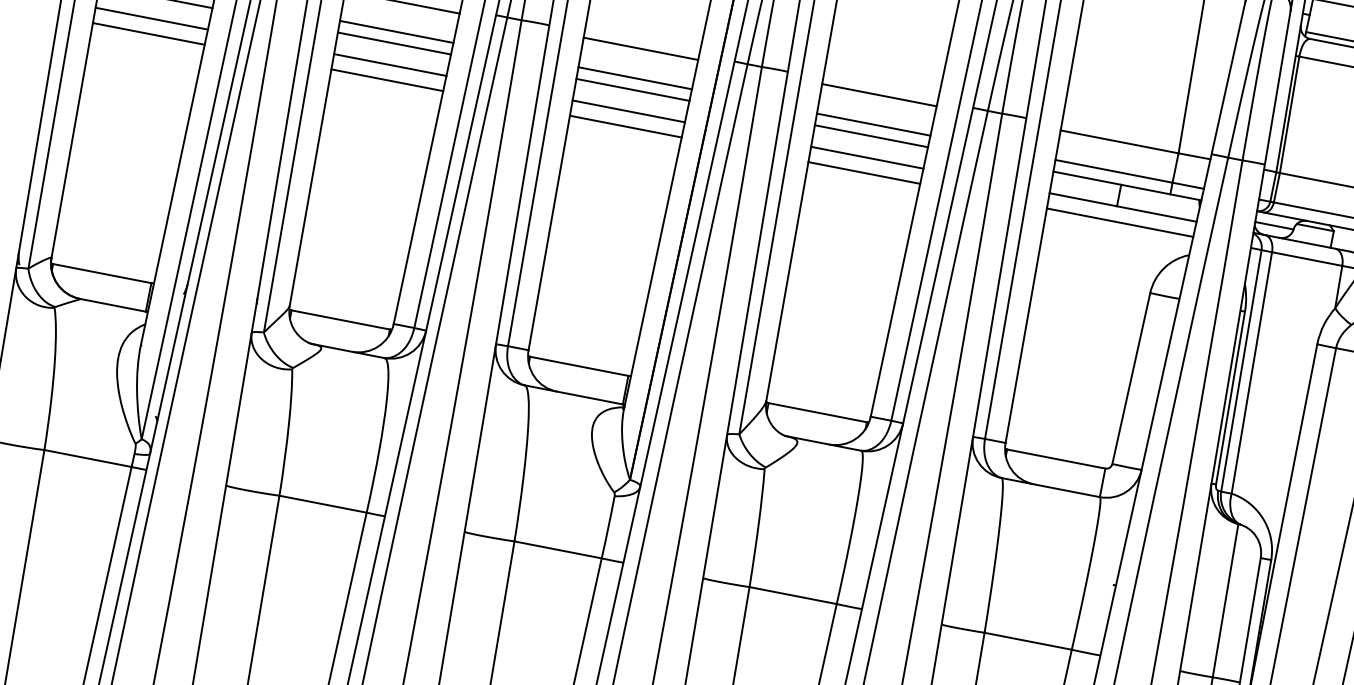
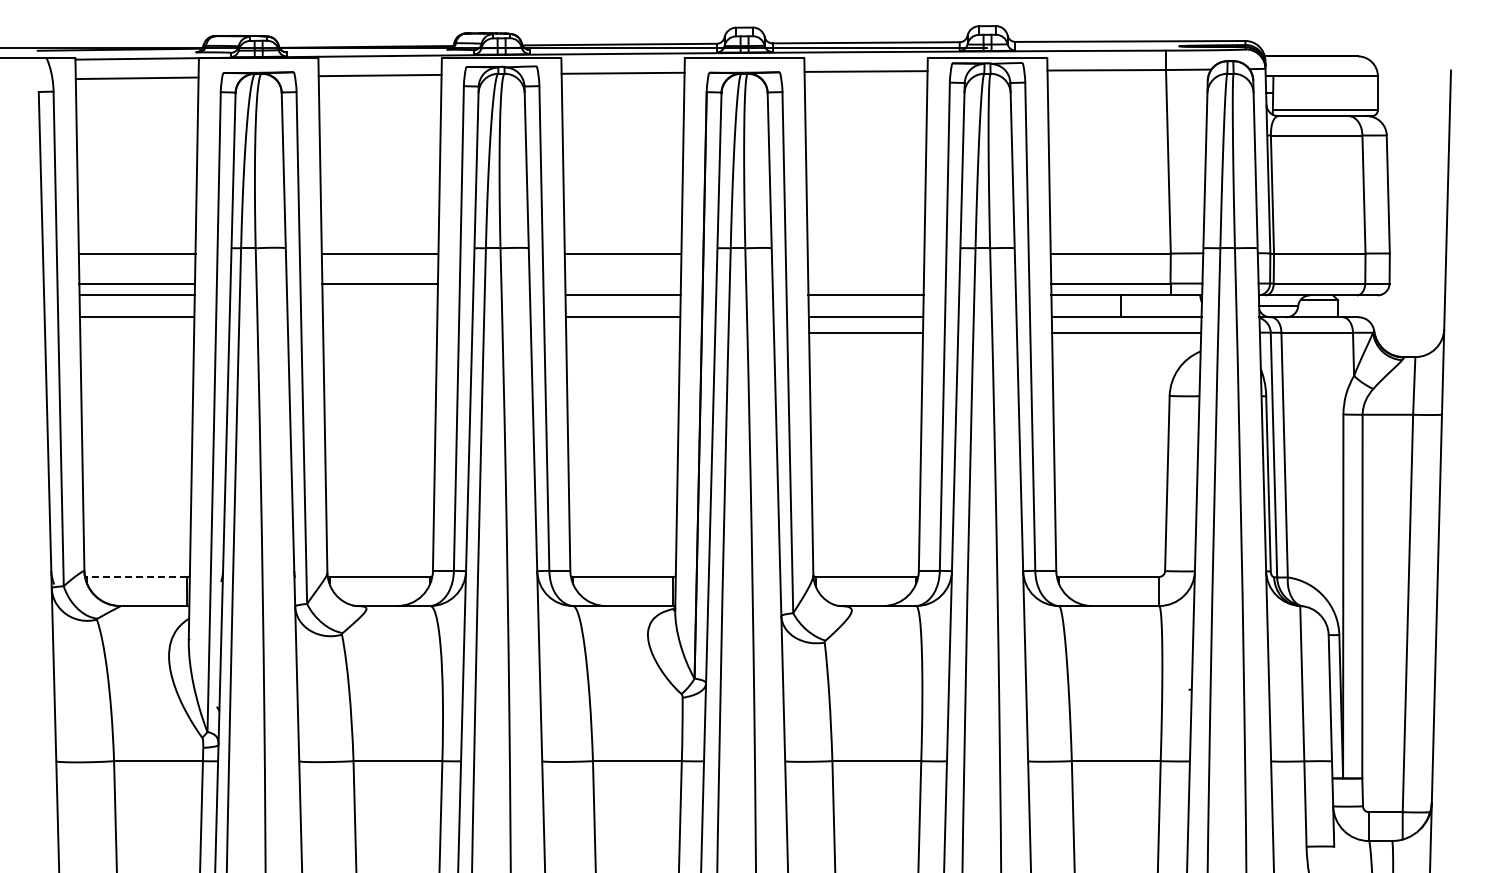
line: (149, 33) -> (137, 332), removed
line: (393, 43) -> (379, 295), removed
line: (389, 65) -> (379, 317), removed
line: (634, 78) -> (622, 283), removed
line: (387, 80) -> (380, 332), removed
line: (878, 95) -> (865, 253), removed
line: (873, 124) -> (865, 283), removed
line: (626, 126) -> (623, 332), removed
line: (101, 273) -> (136, 576), solid -> dashed

